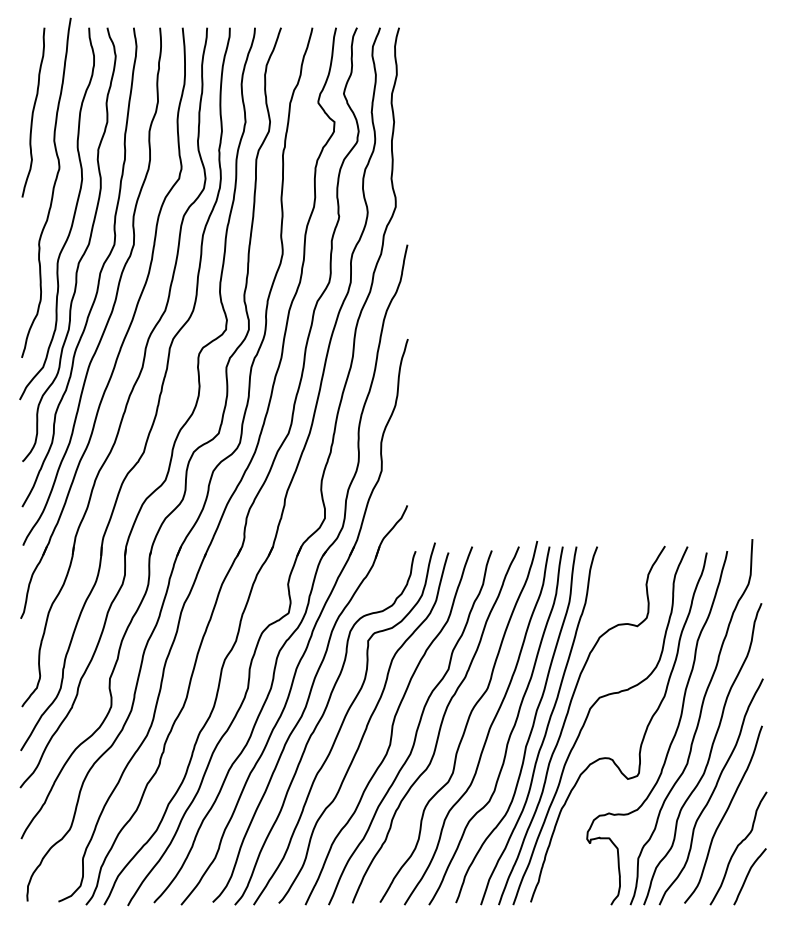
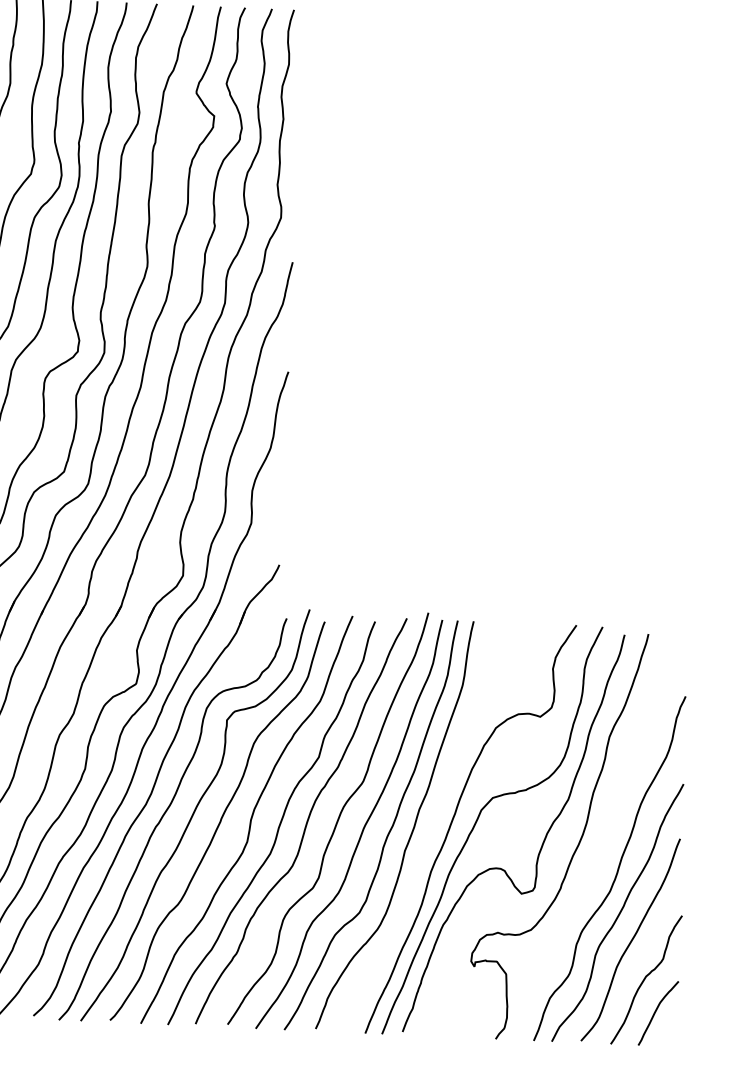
curve: (696, 725) -> (603, 835), removed
curve: (546, 726) -> (429, 828), removed

